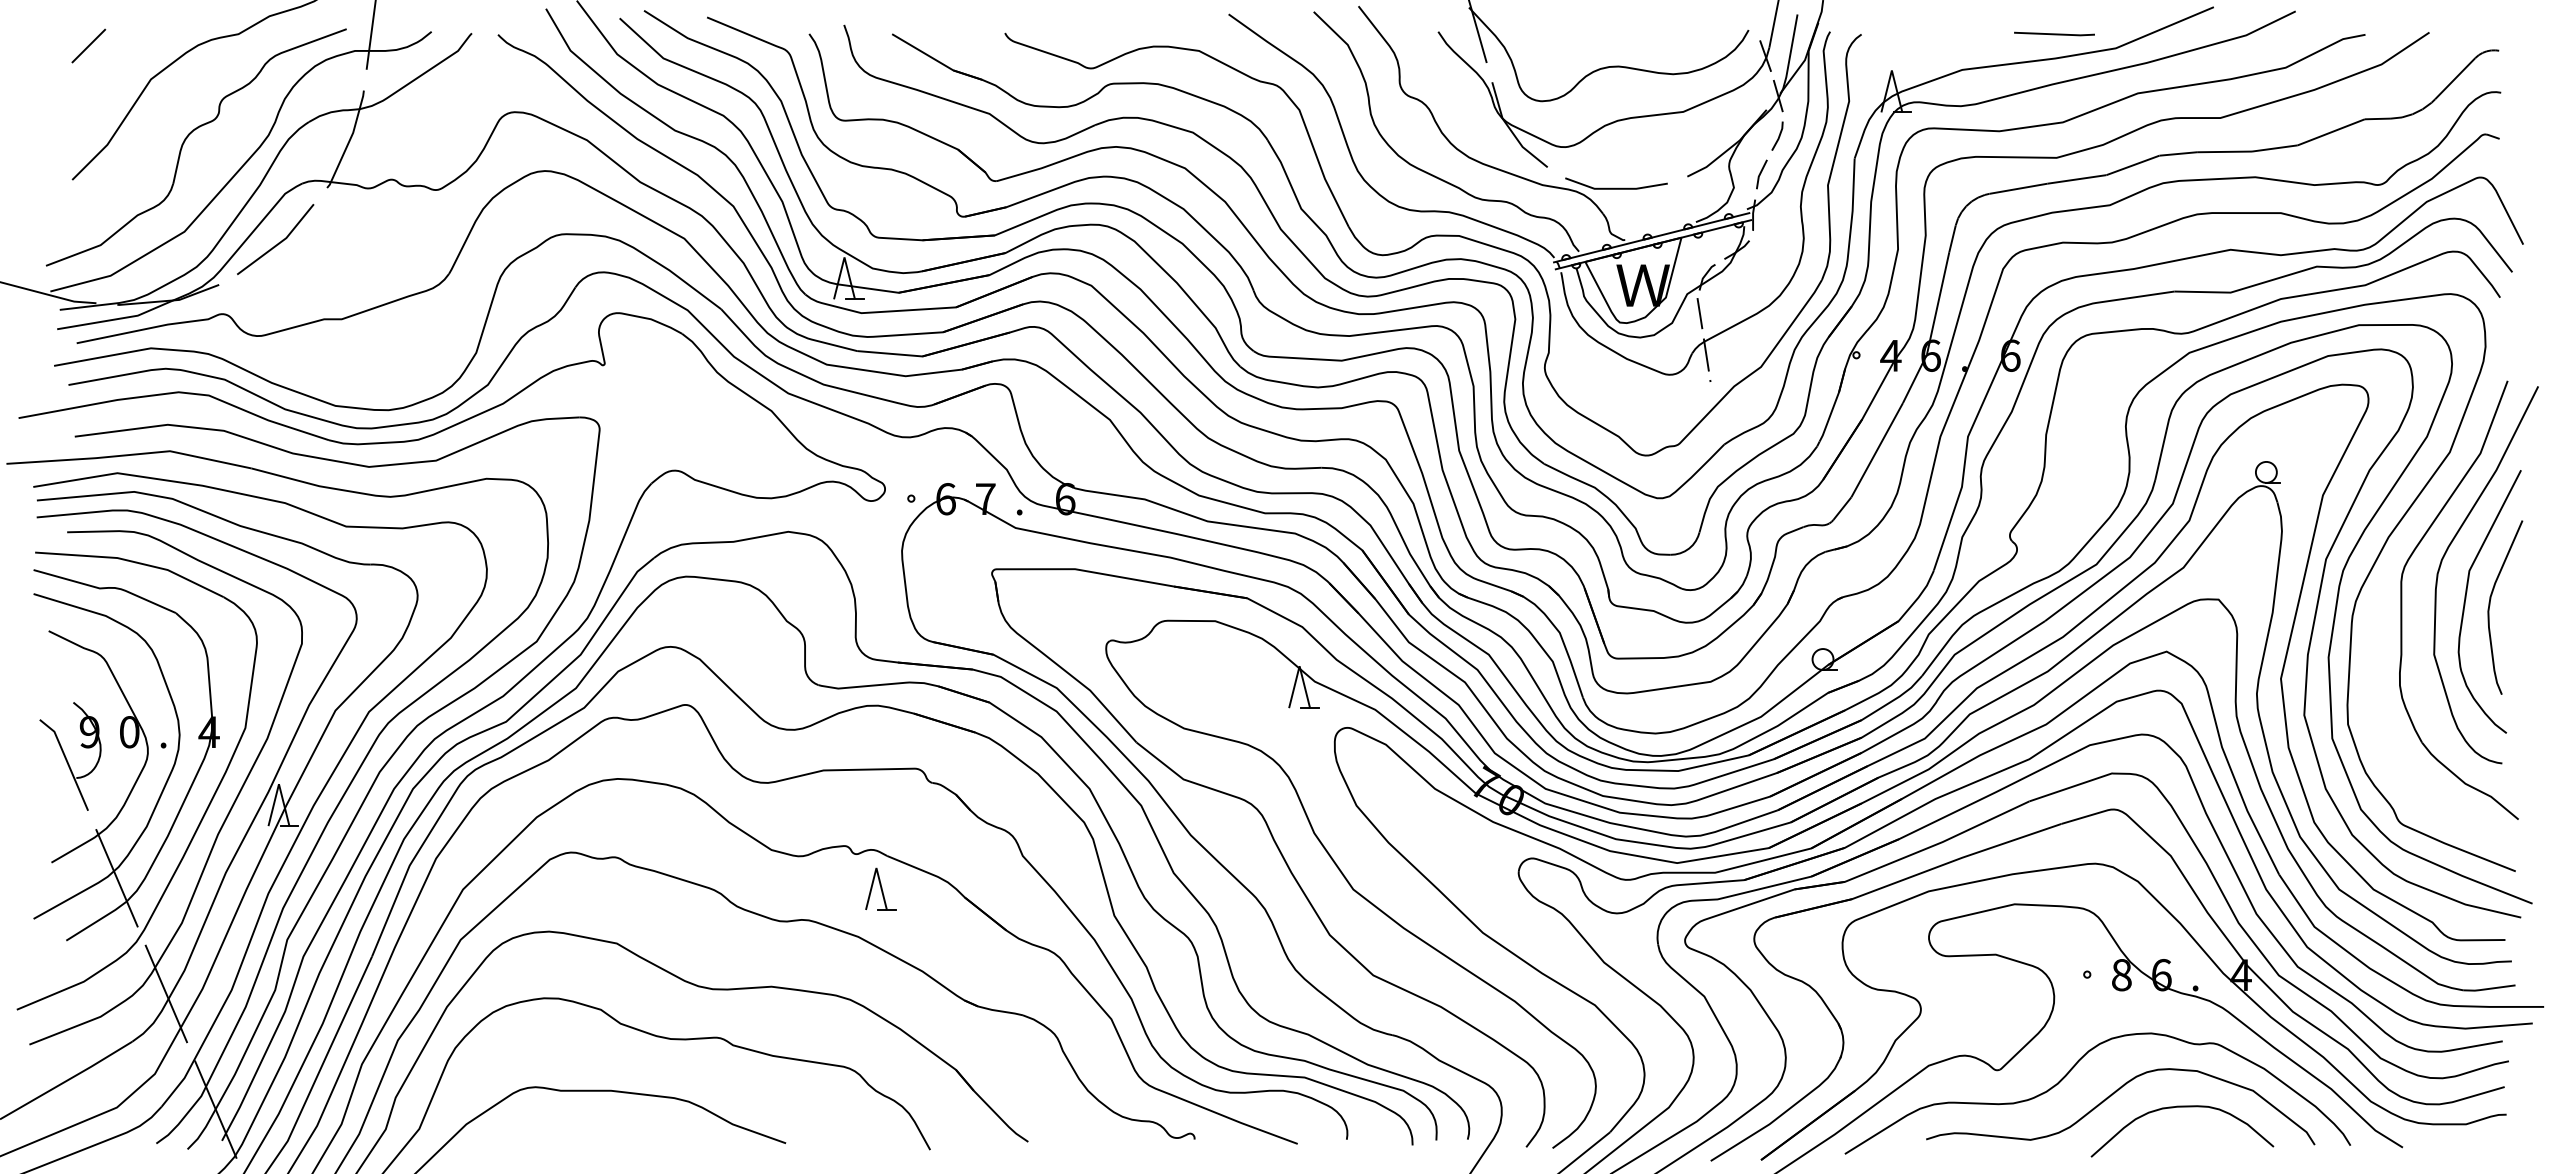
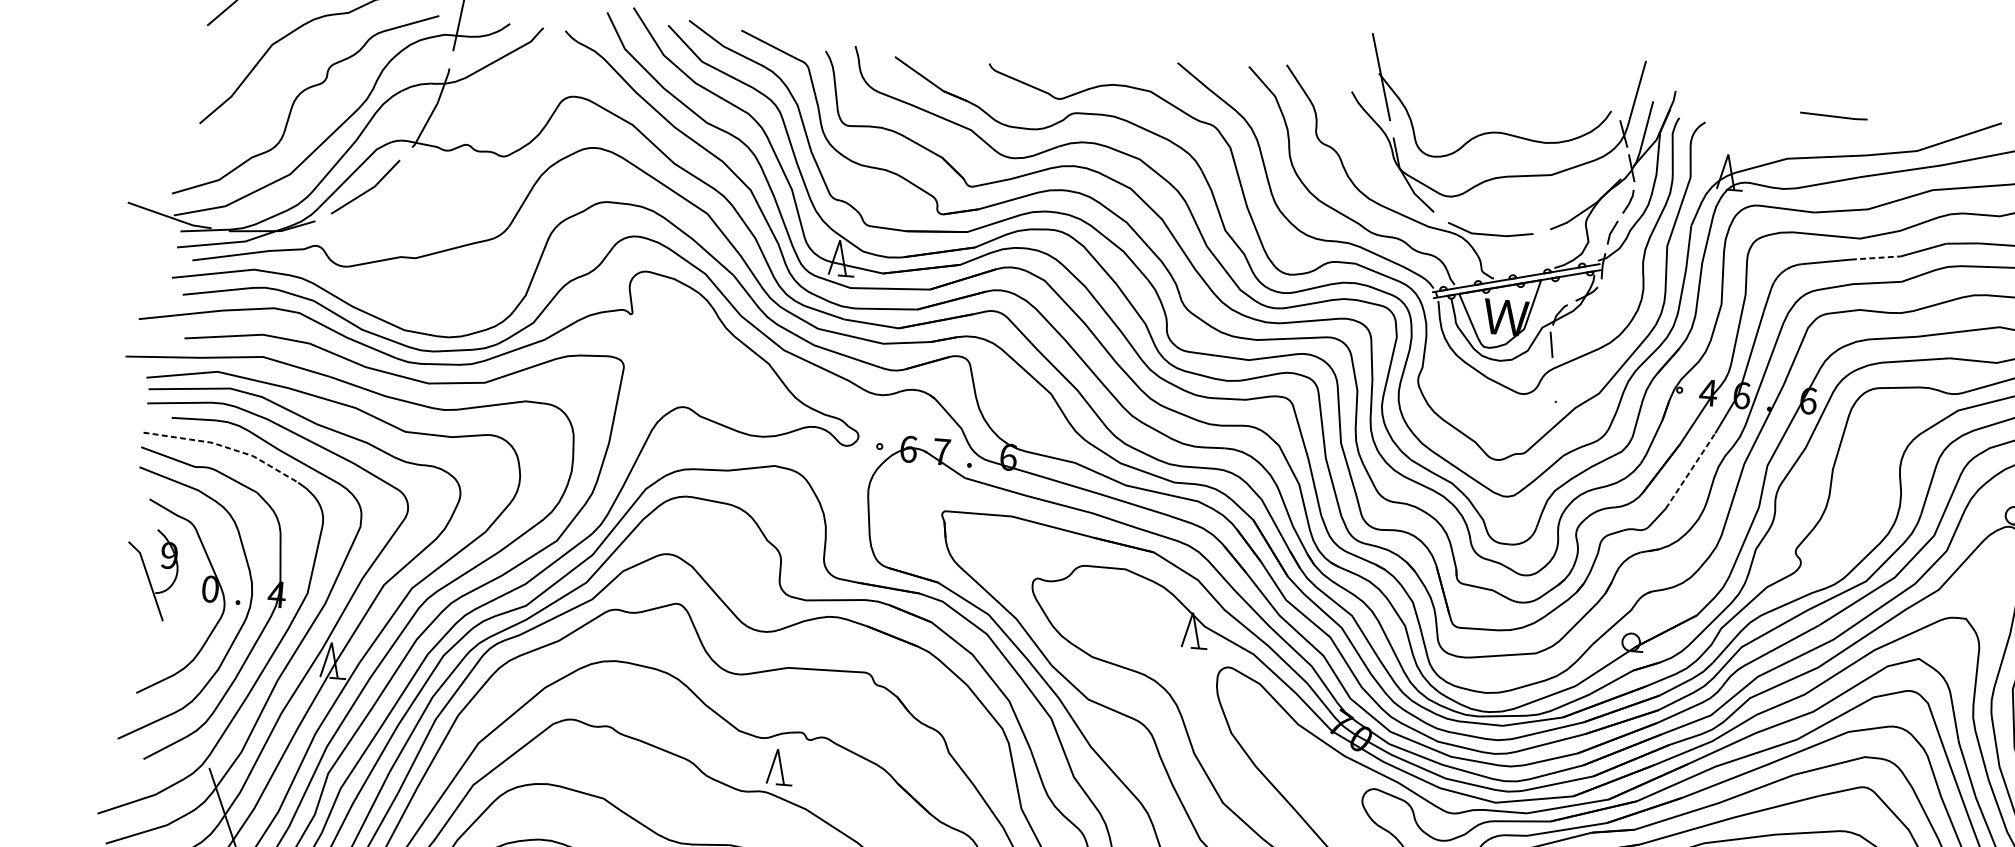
line: (2054, 33) -> (1833, 115), moved
line: (2077, 179) -> (1876, 258), solid -> dashed
line: (1705, 354) -> (1553, 379), removed
line: (1877, 450) -> (1690, 471), solid -> dashed
line: (132, 561) -> (224, 446), solid -> dashed
part: (70, 756) -> (151, 574), moved
line: (116, 878) -> (189, 710), removed
part: (880, 888) -> (780, 766), moved

